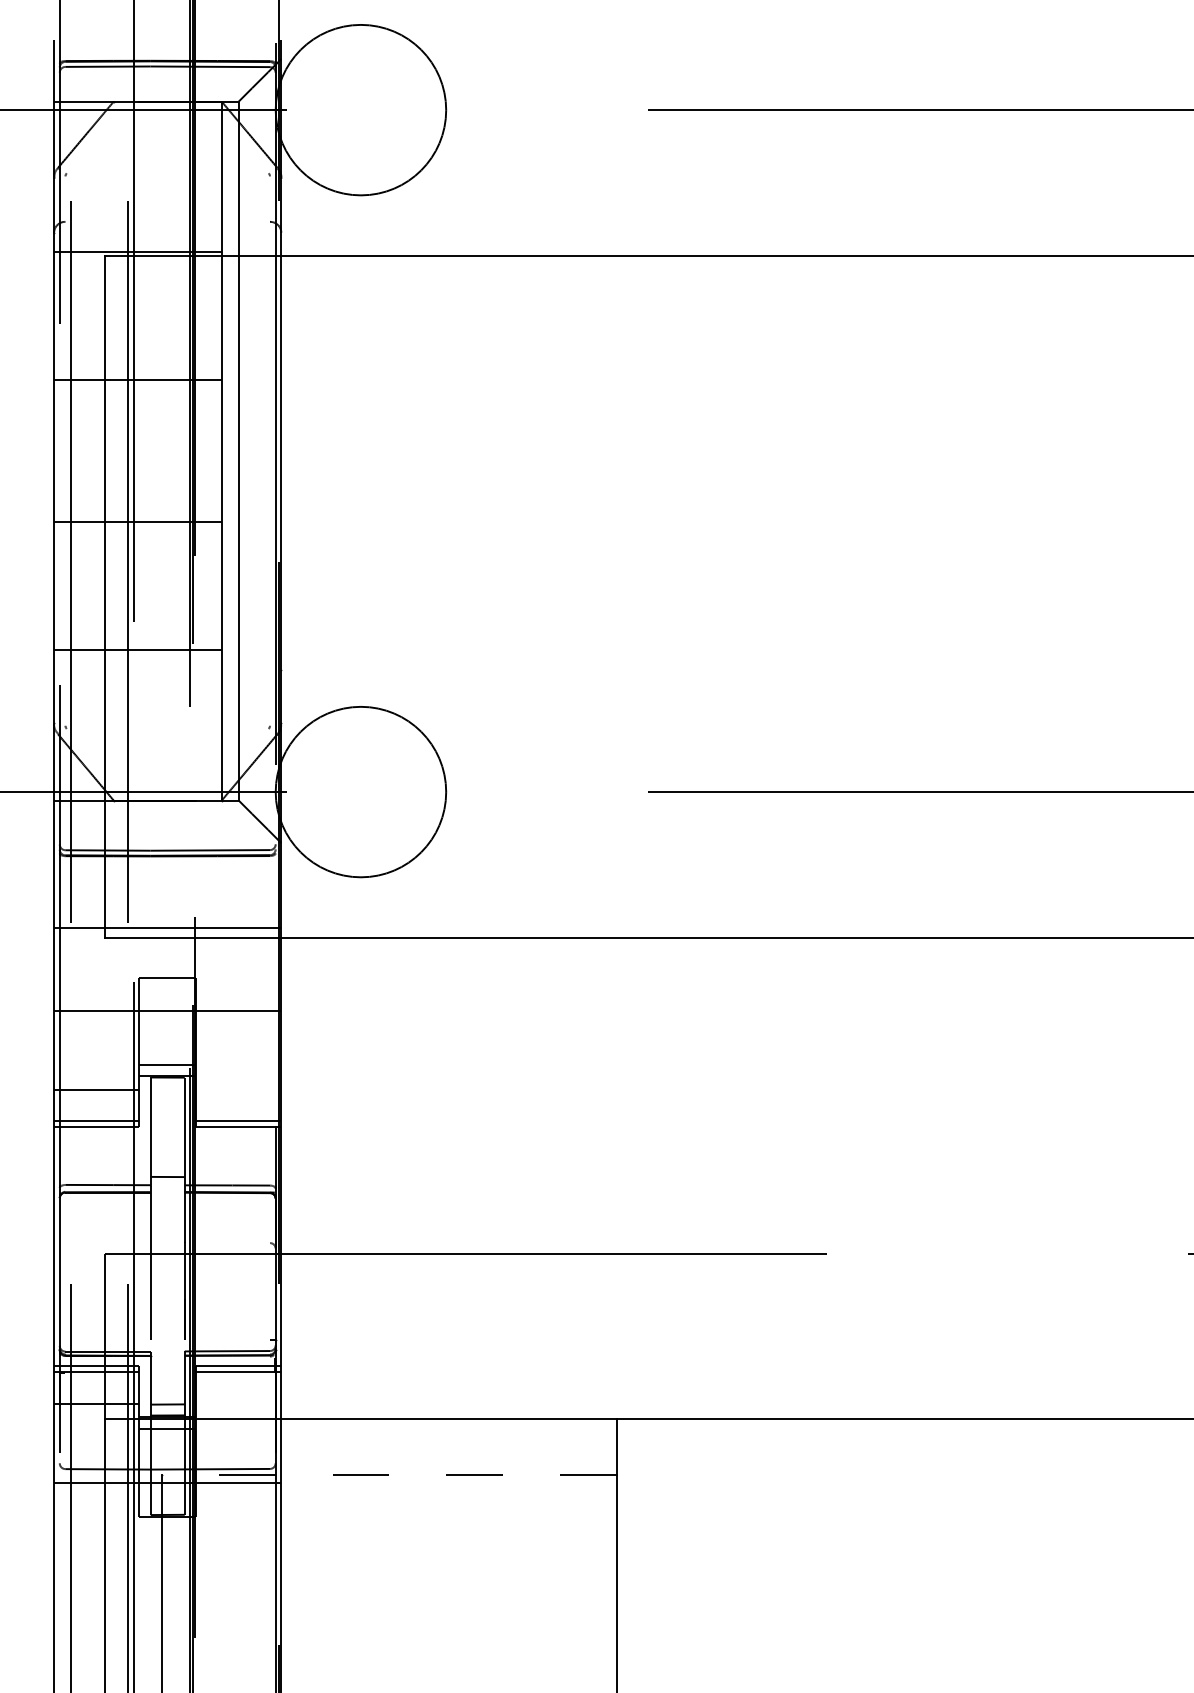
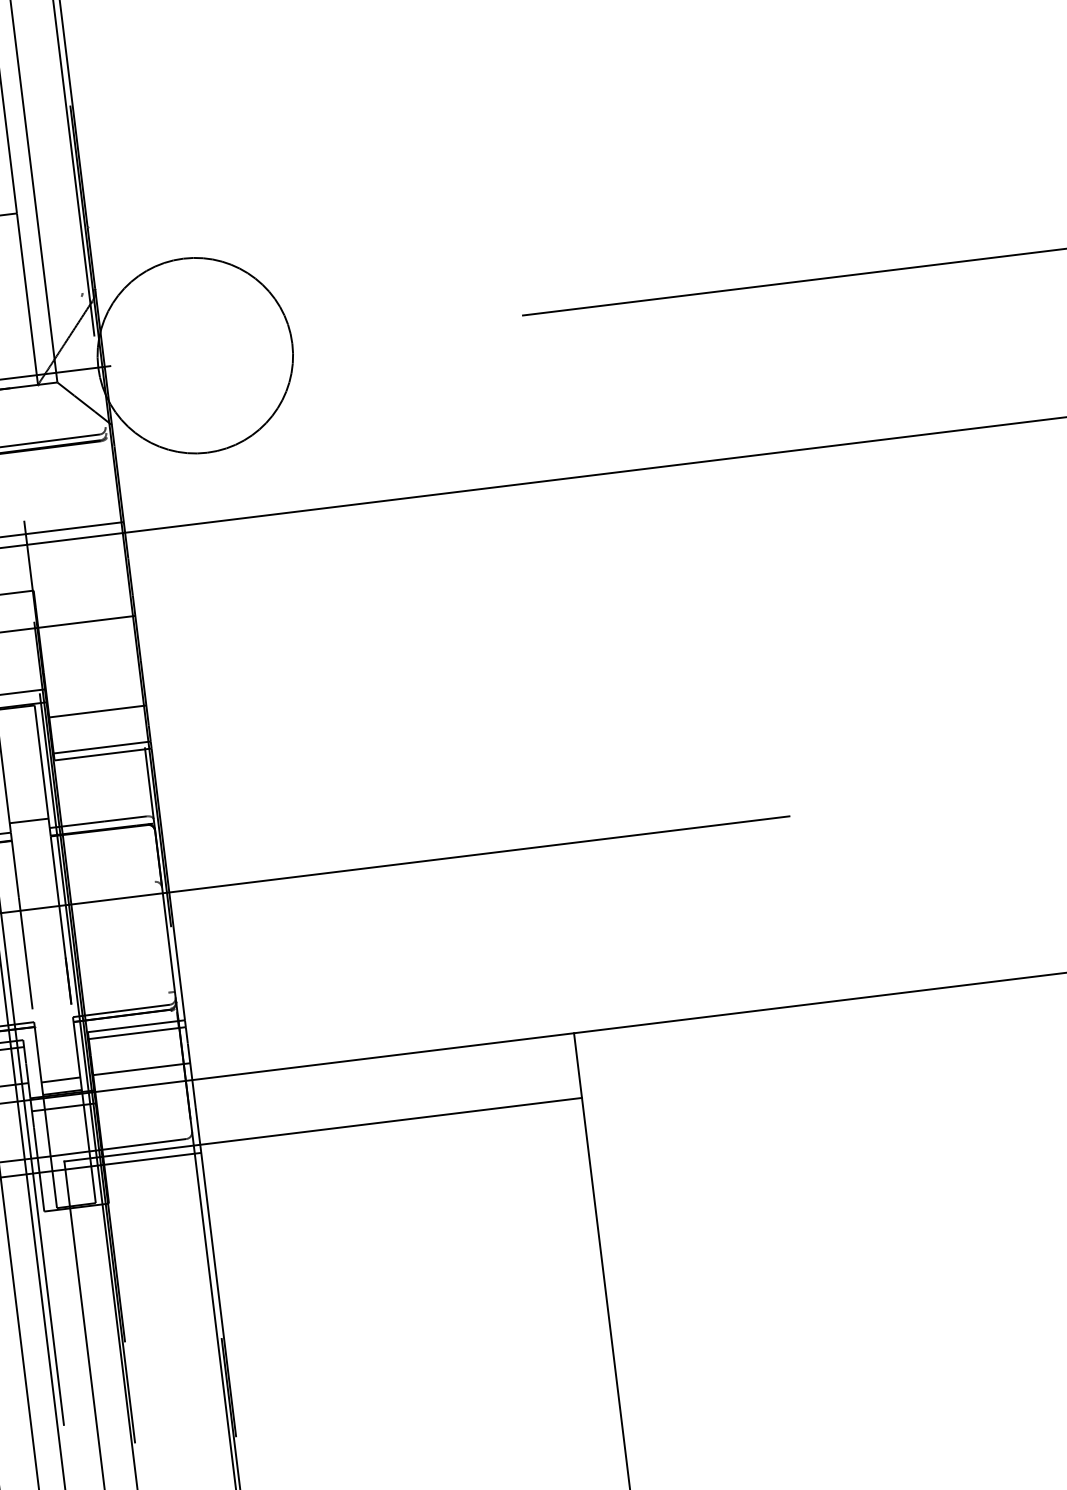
line: (238, 1089) -> (97, 711), added
line: (238, 1403) -> (141, 1068), added
line: (388, 1475) -> (322, 1129), dashed -> solid

